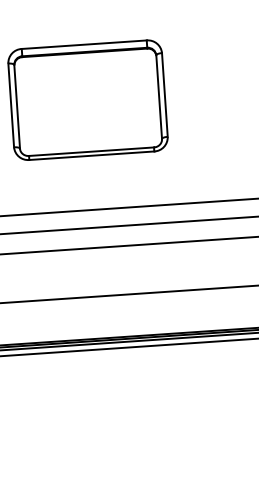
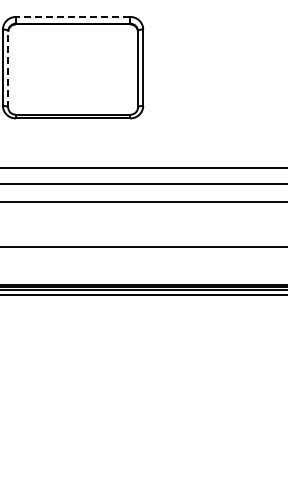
line: (83, 45) -> (72, 17), solid -> dashed
line: (17, 105) -> (8, 68), solid -> dashed

